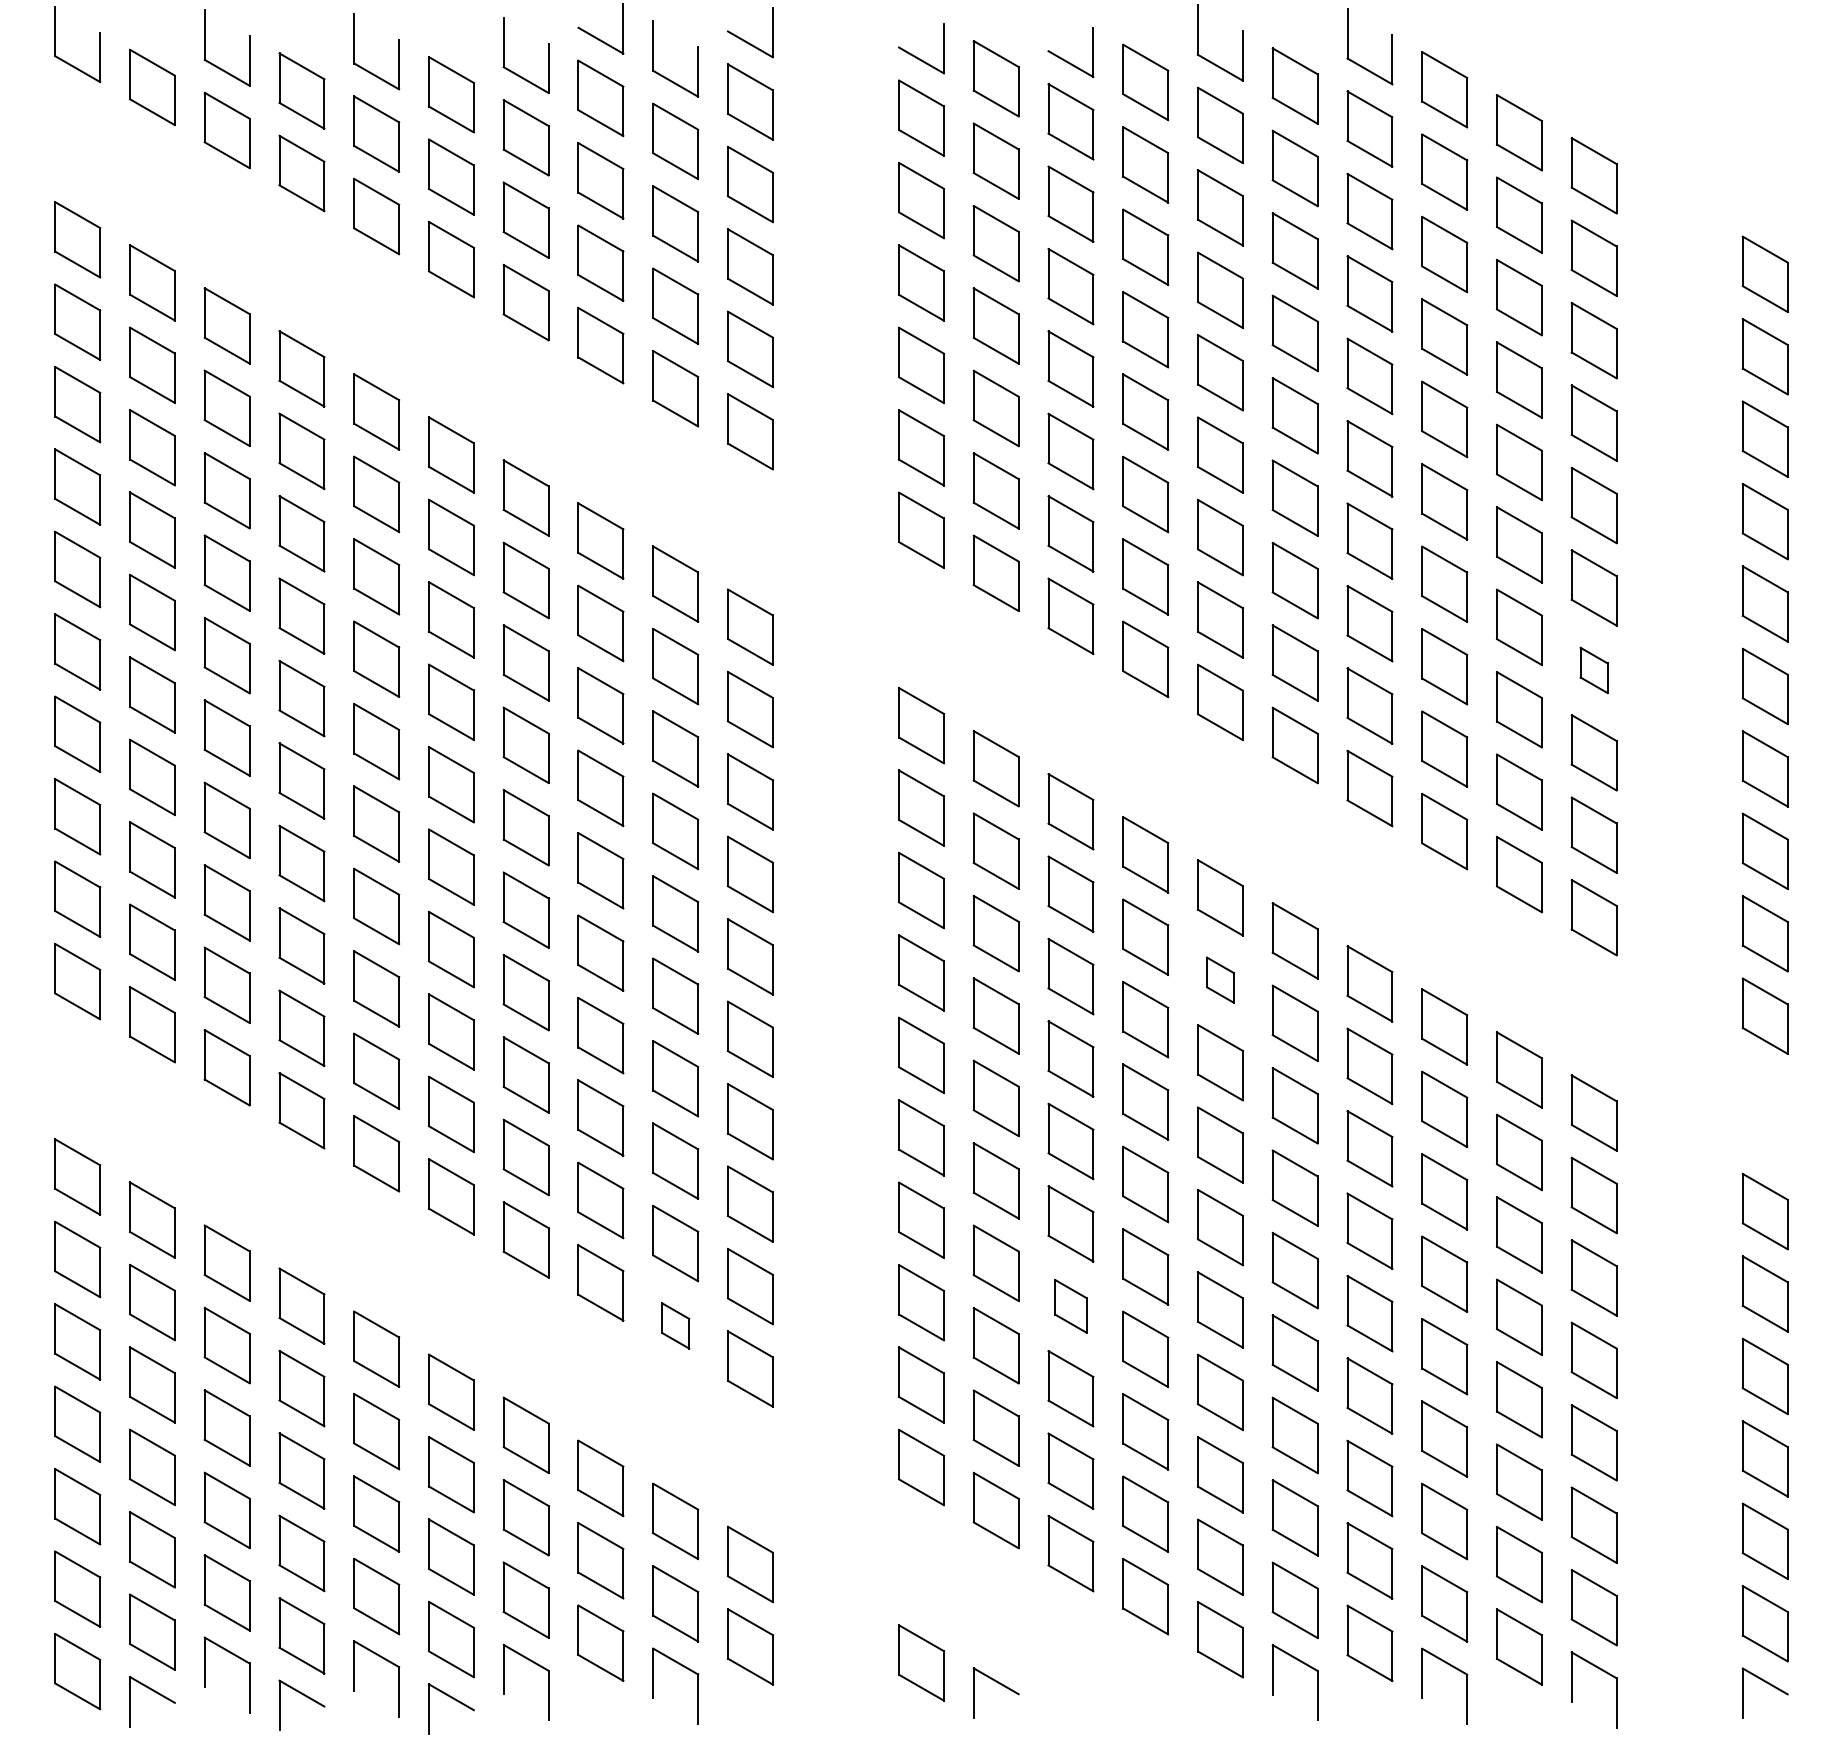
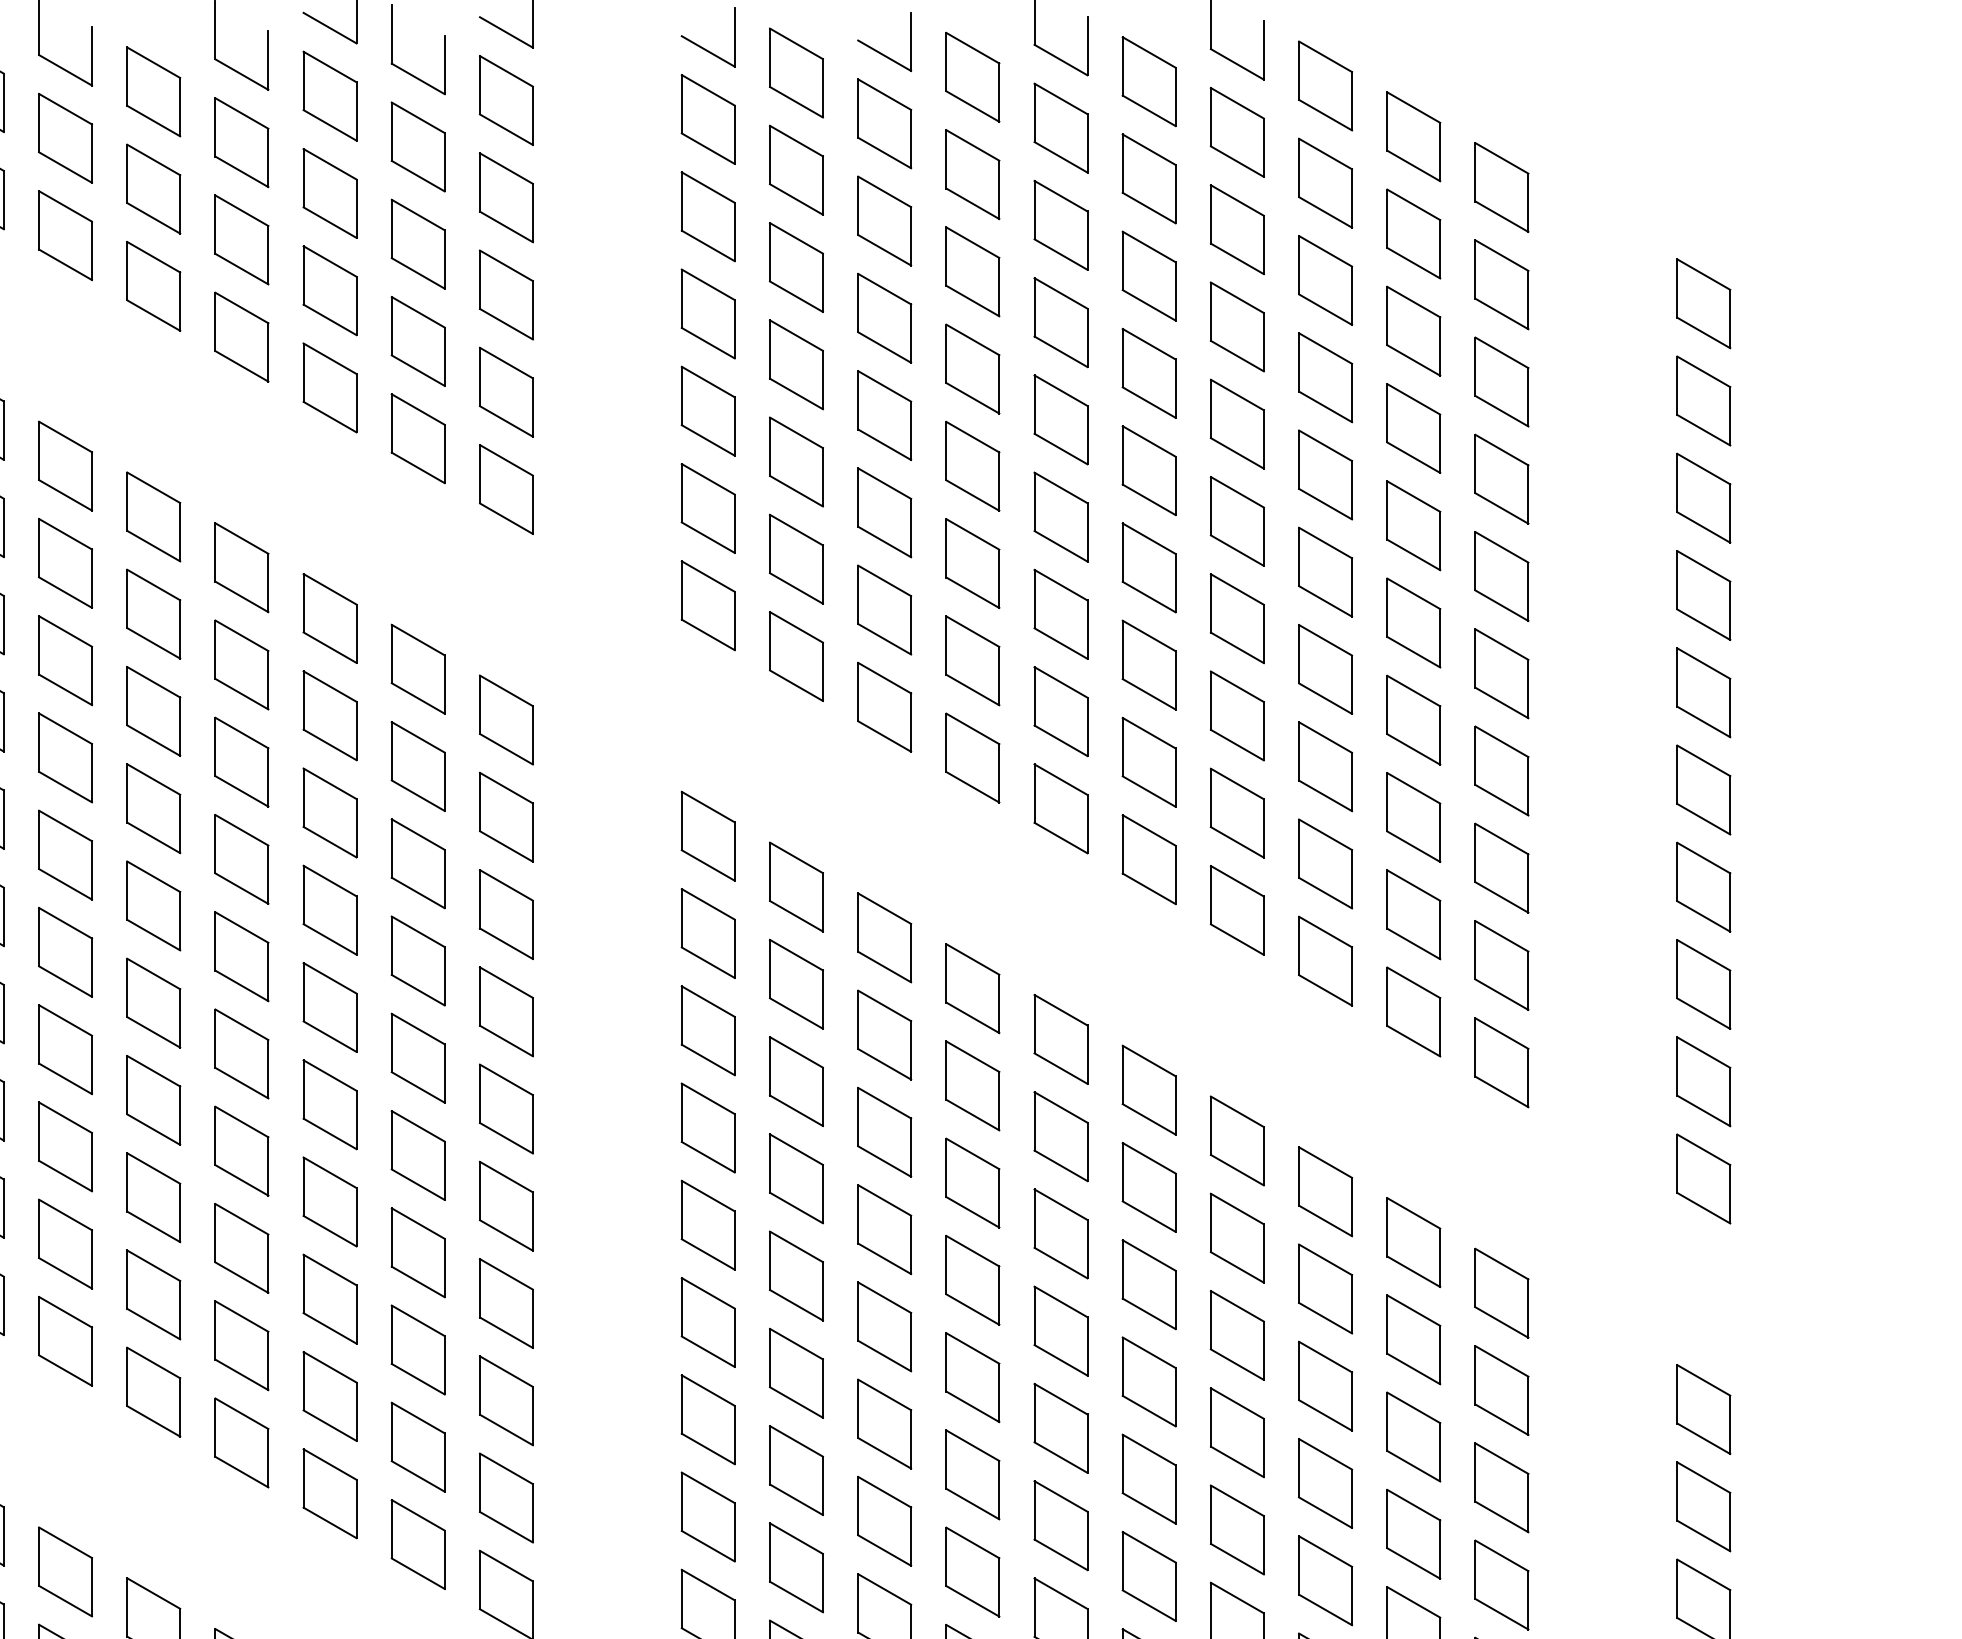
part: (1593, 670) -> (1501, 771), size x1.67
part: (1220, 979) -> (1061, 1135), size x1.67
part: (1070, 1306) -> (884, 1521), size x1.43
part: (675, 1325) -> (418, 1543), size x1.67

